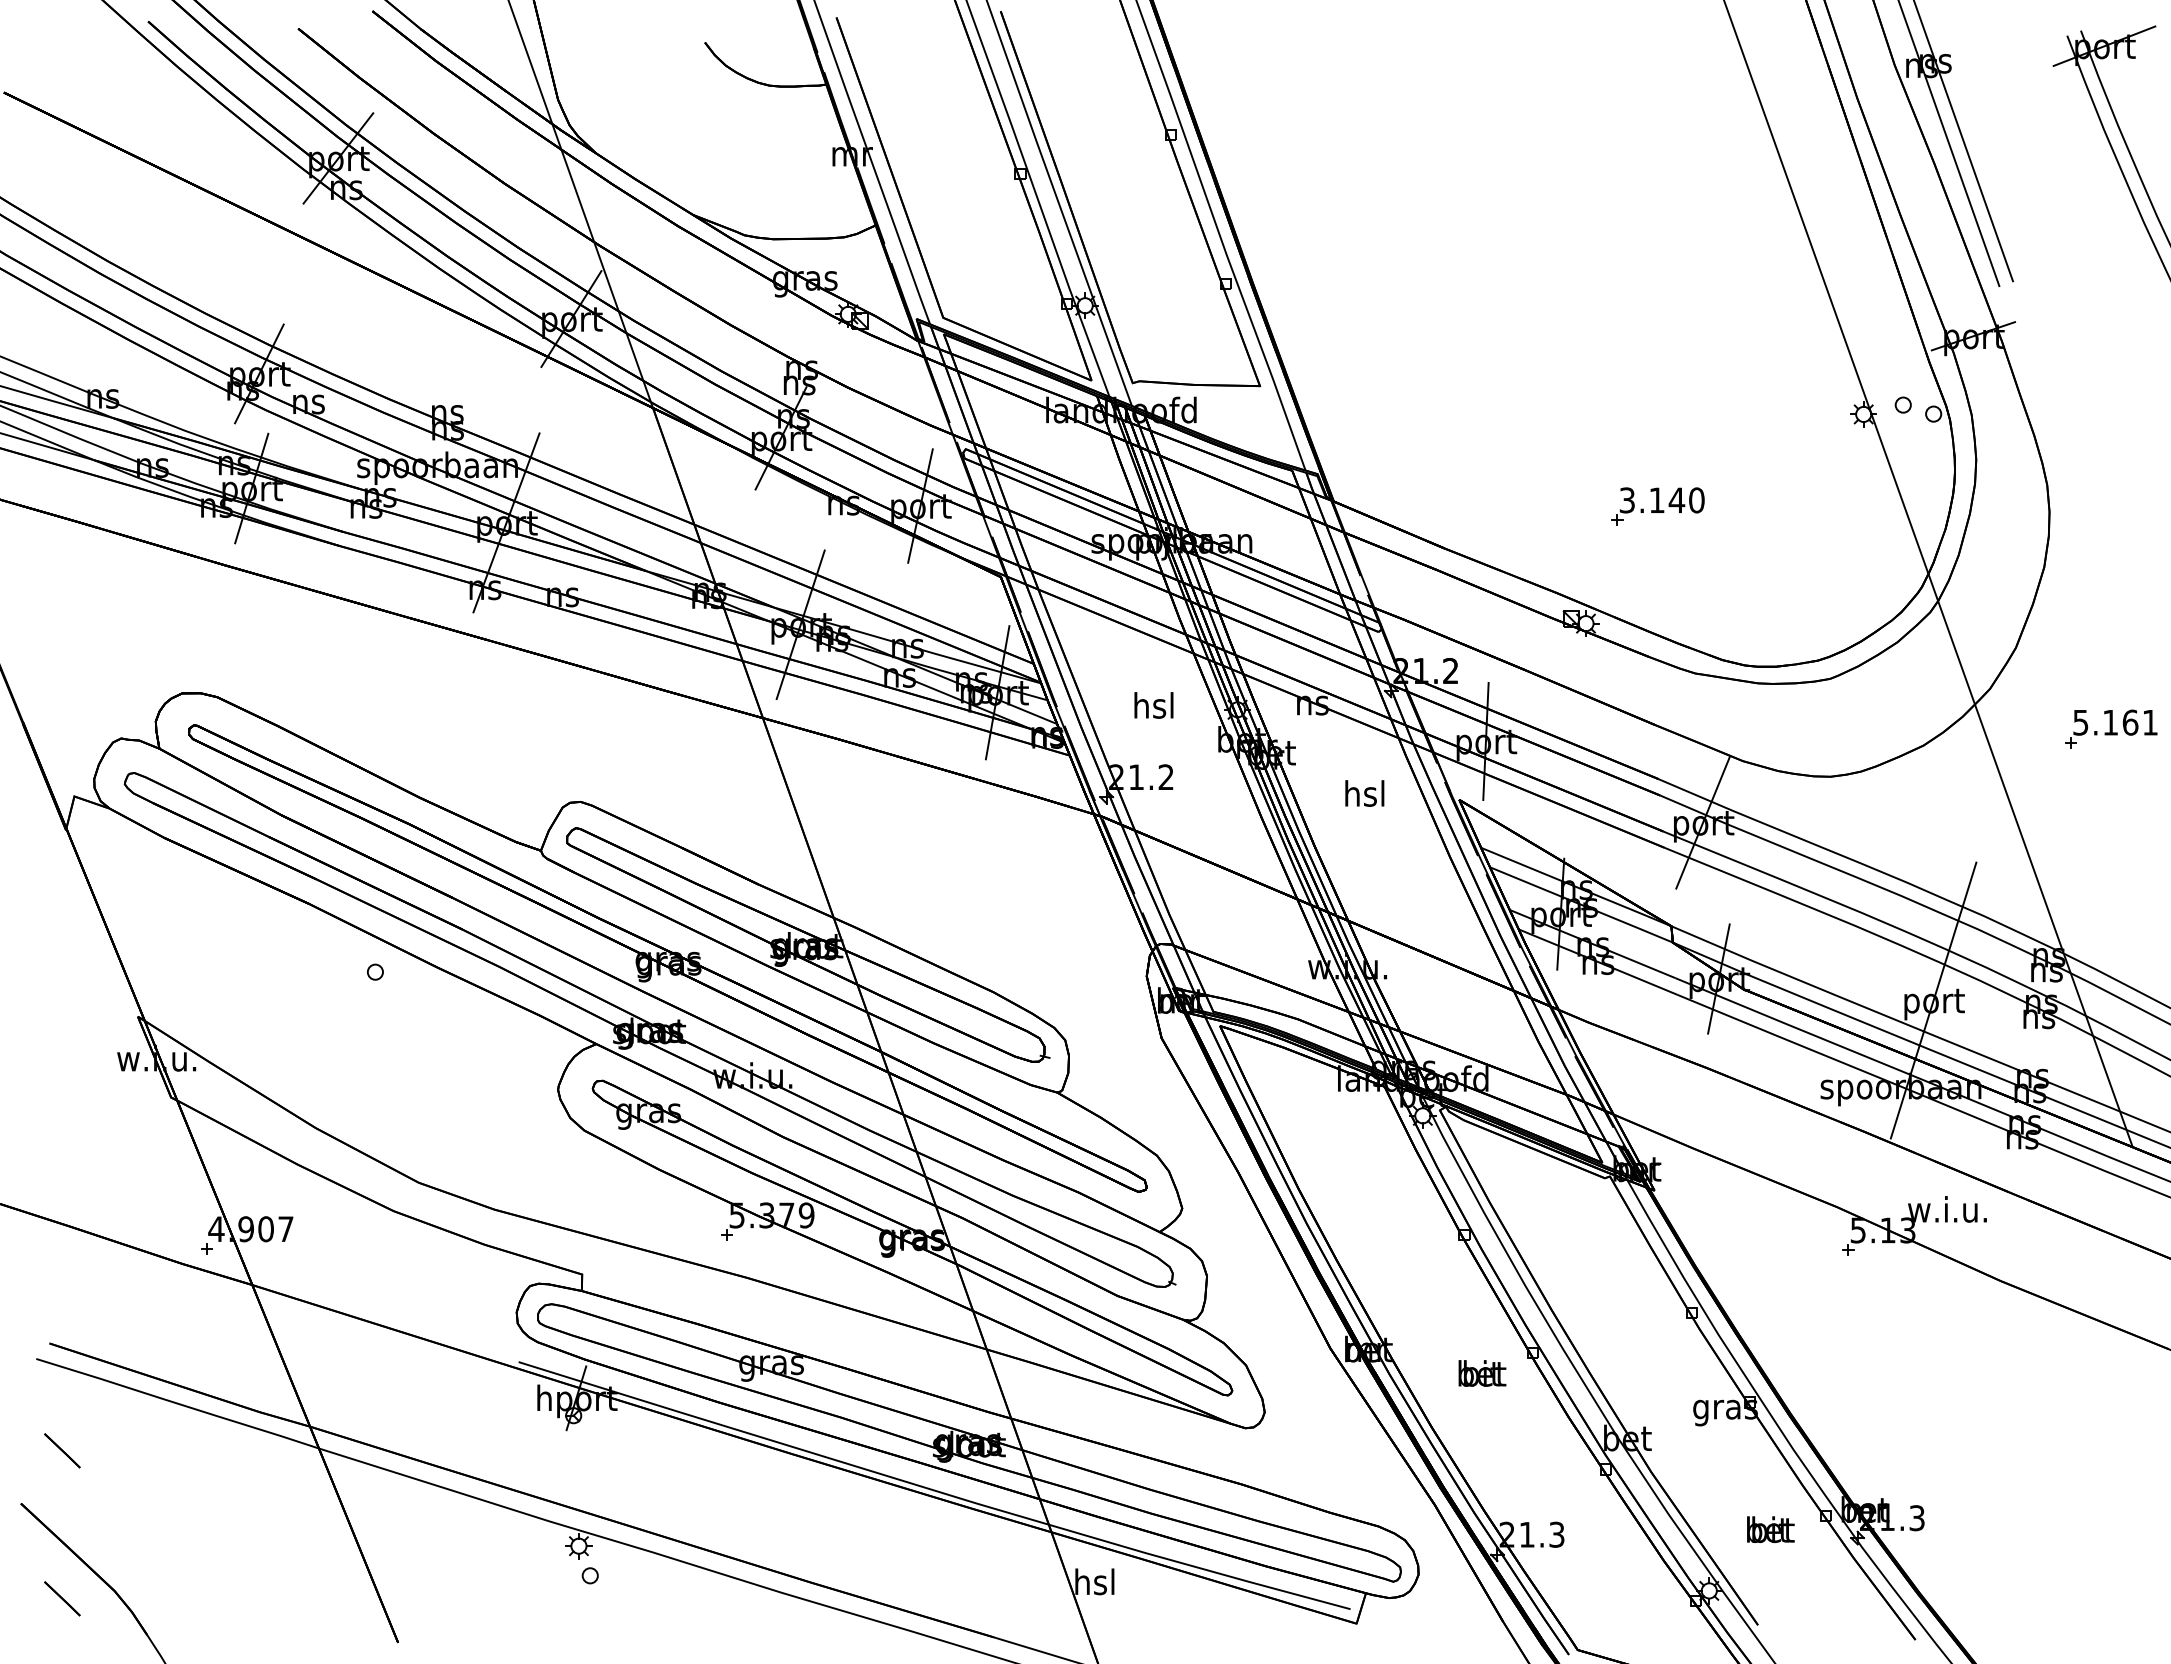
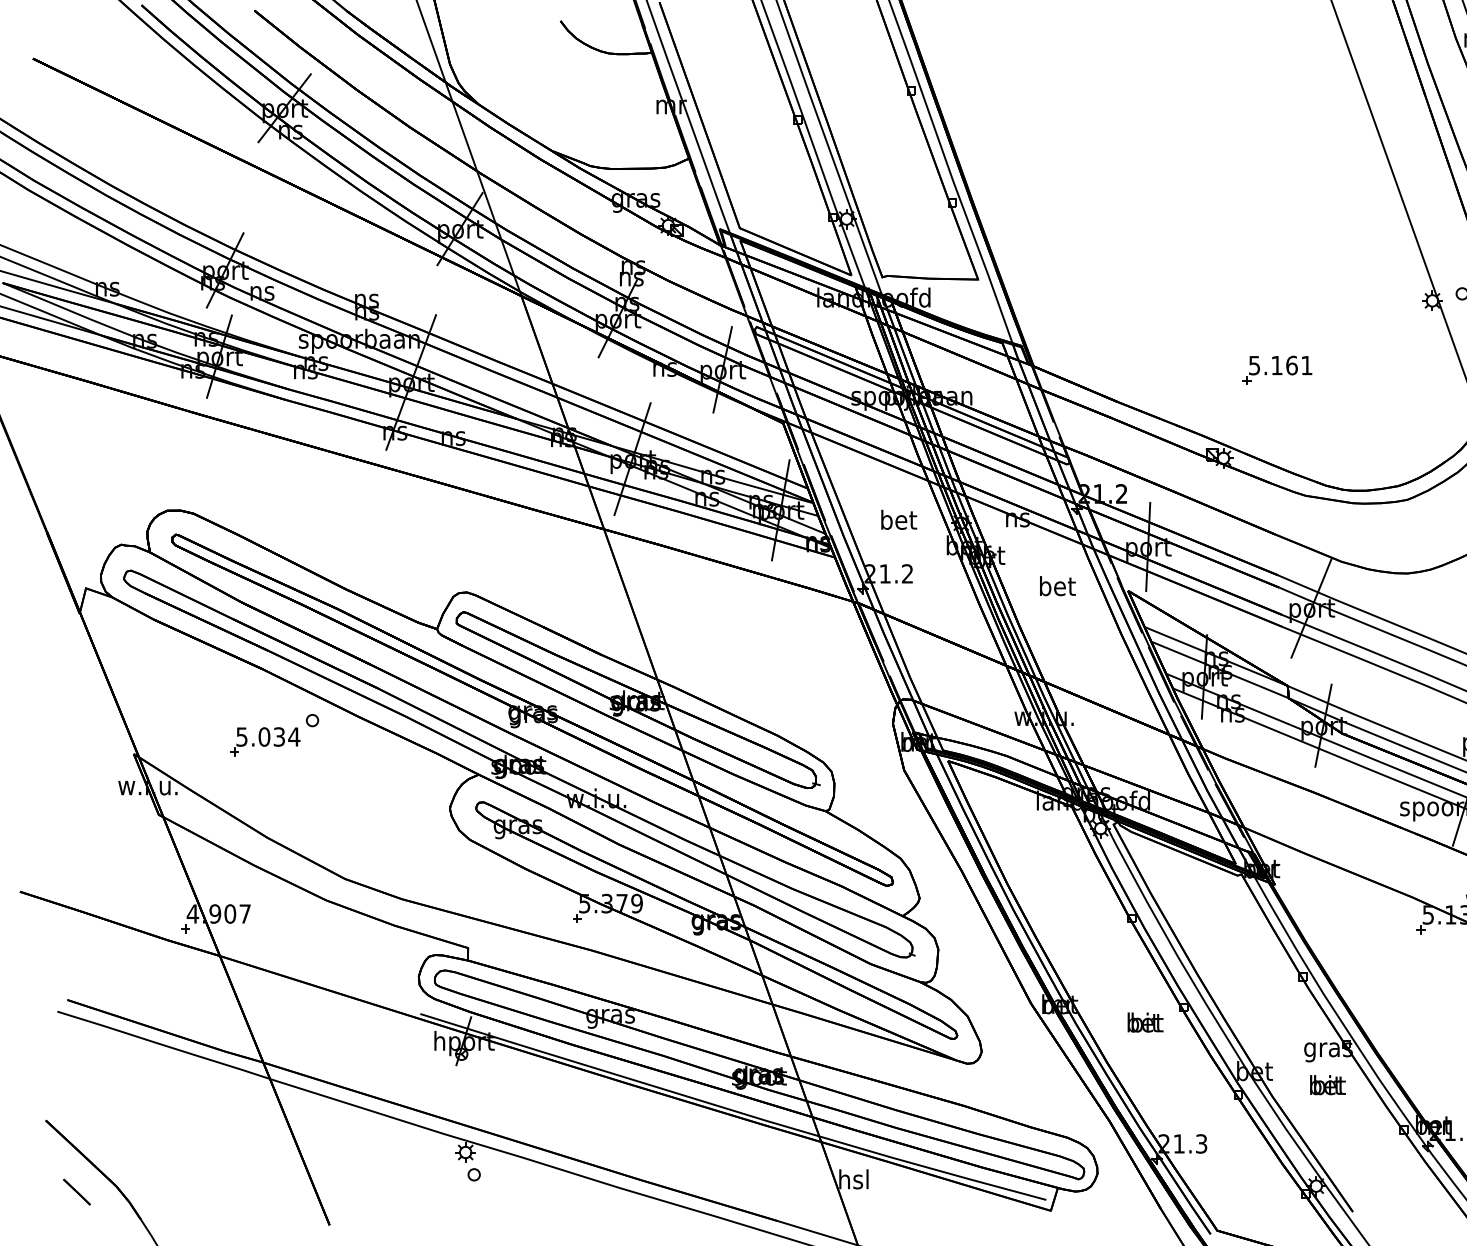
text: (1662, 500) -> (1281, 365), 3.140 -> 5.161
text: (1154, 705) -> (898, 519), hsl -> bet
text: (1365, 793) -> (1057, 586), hsl -> bet
part: (312, 1000) -> (265, 741), added
line: (62, 1450) -> (77, 1080), removed
text: (1770, 1529) -> (1327, 1085), moved

